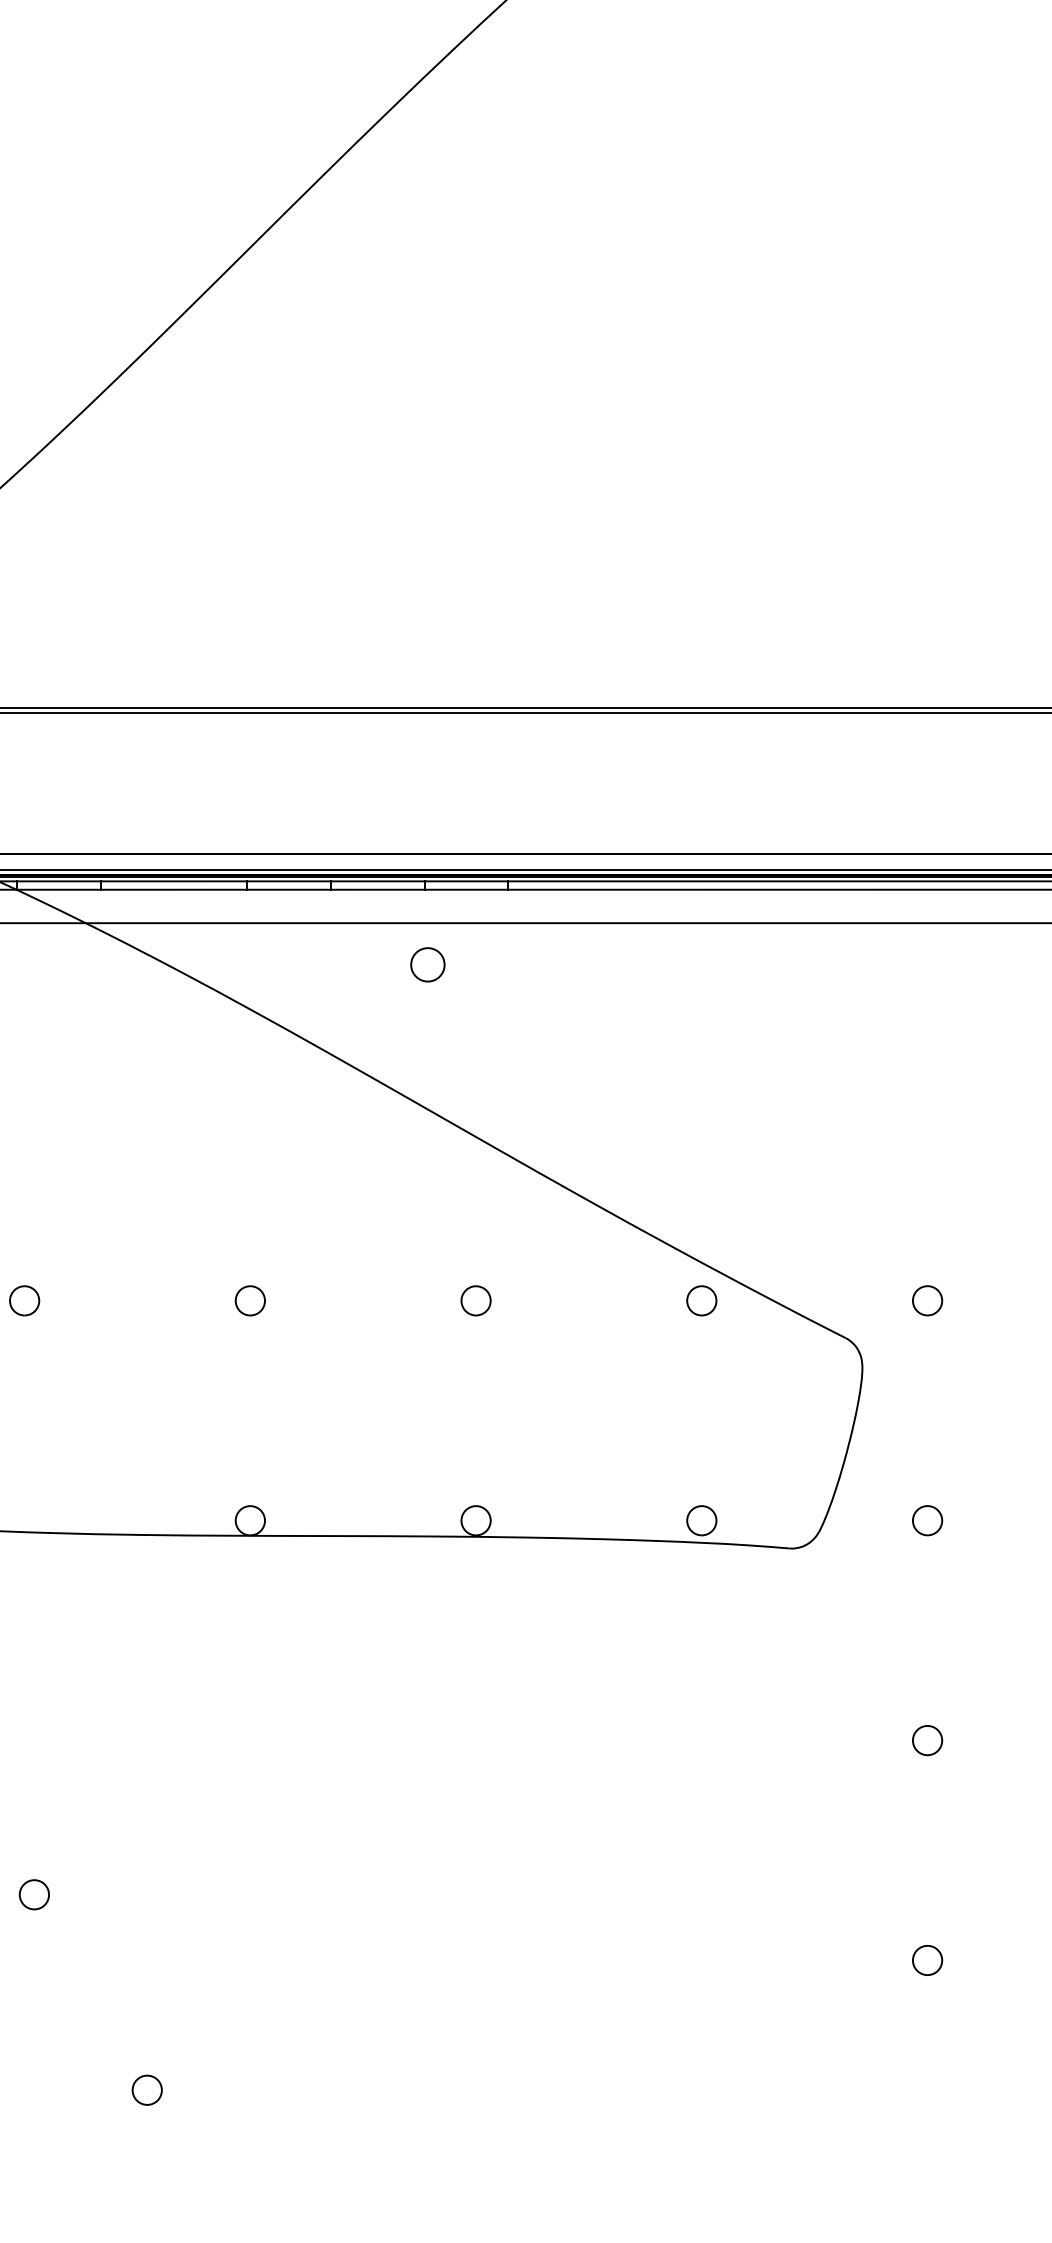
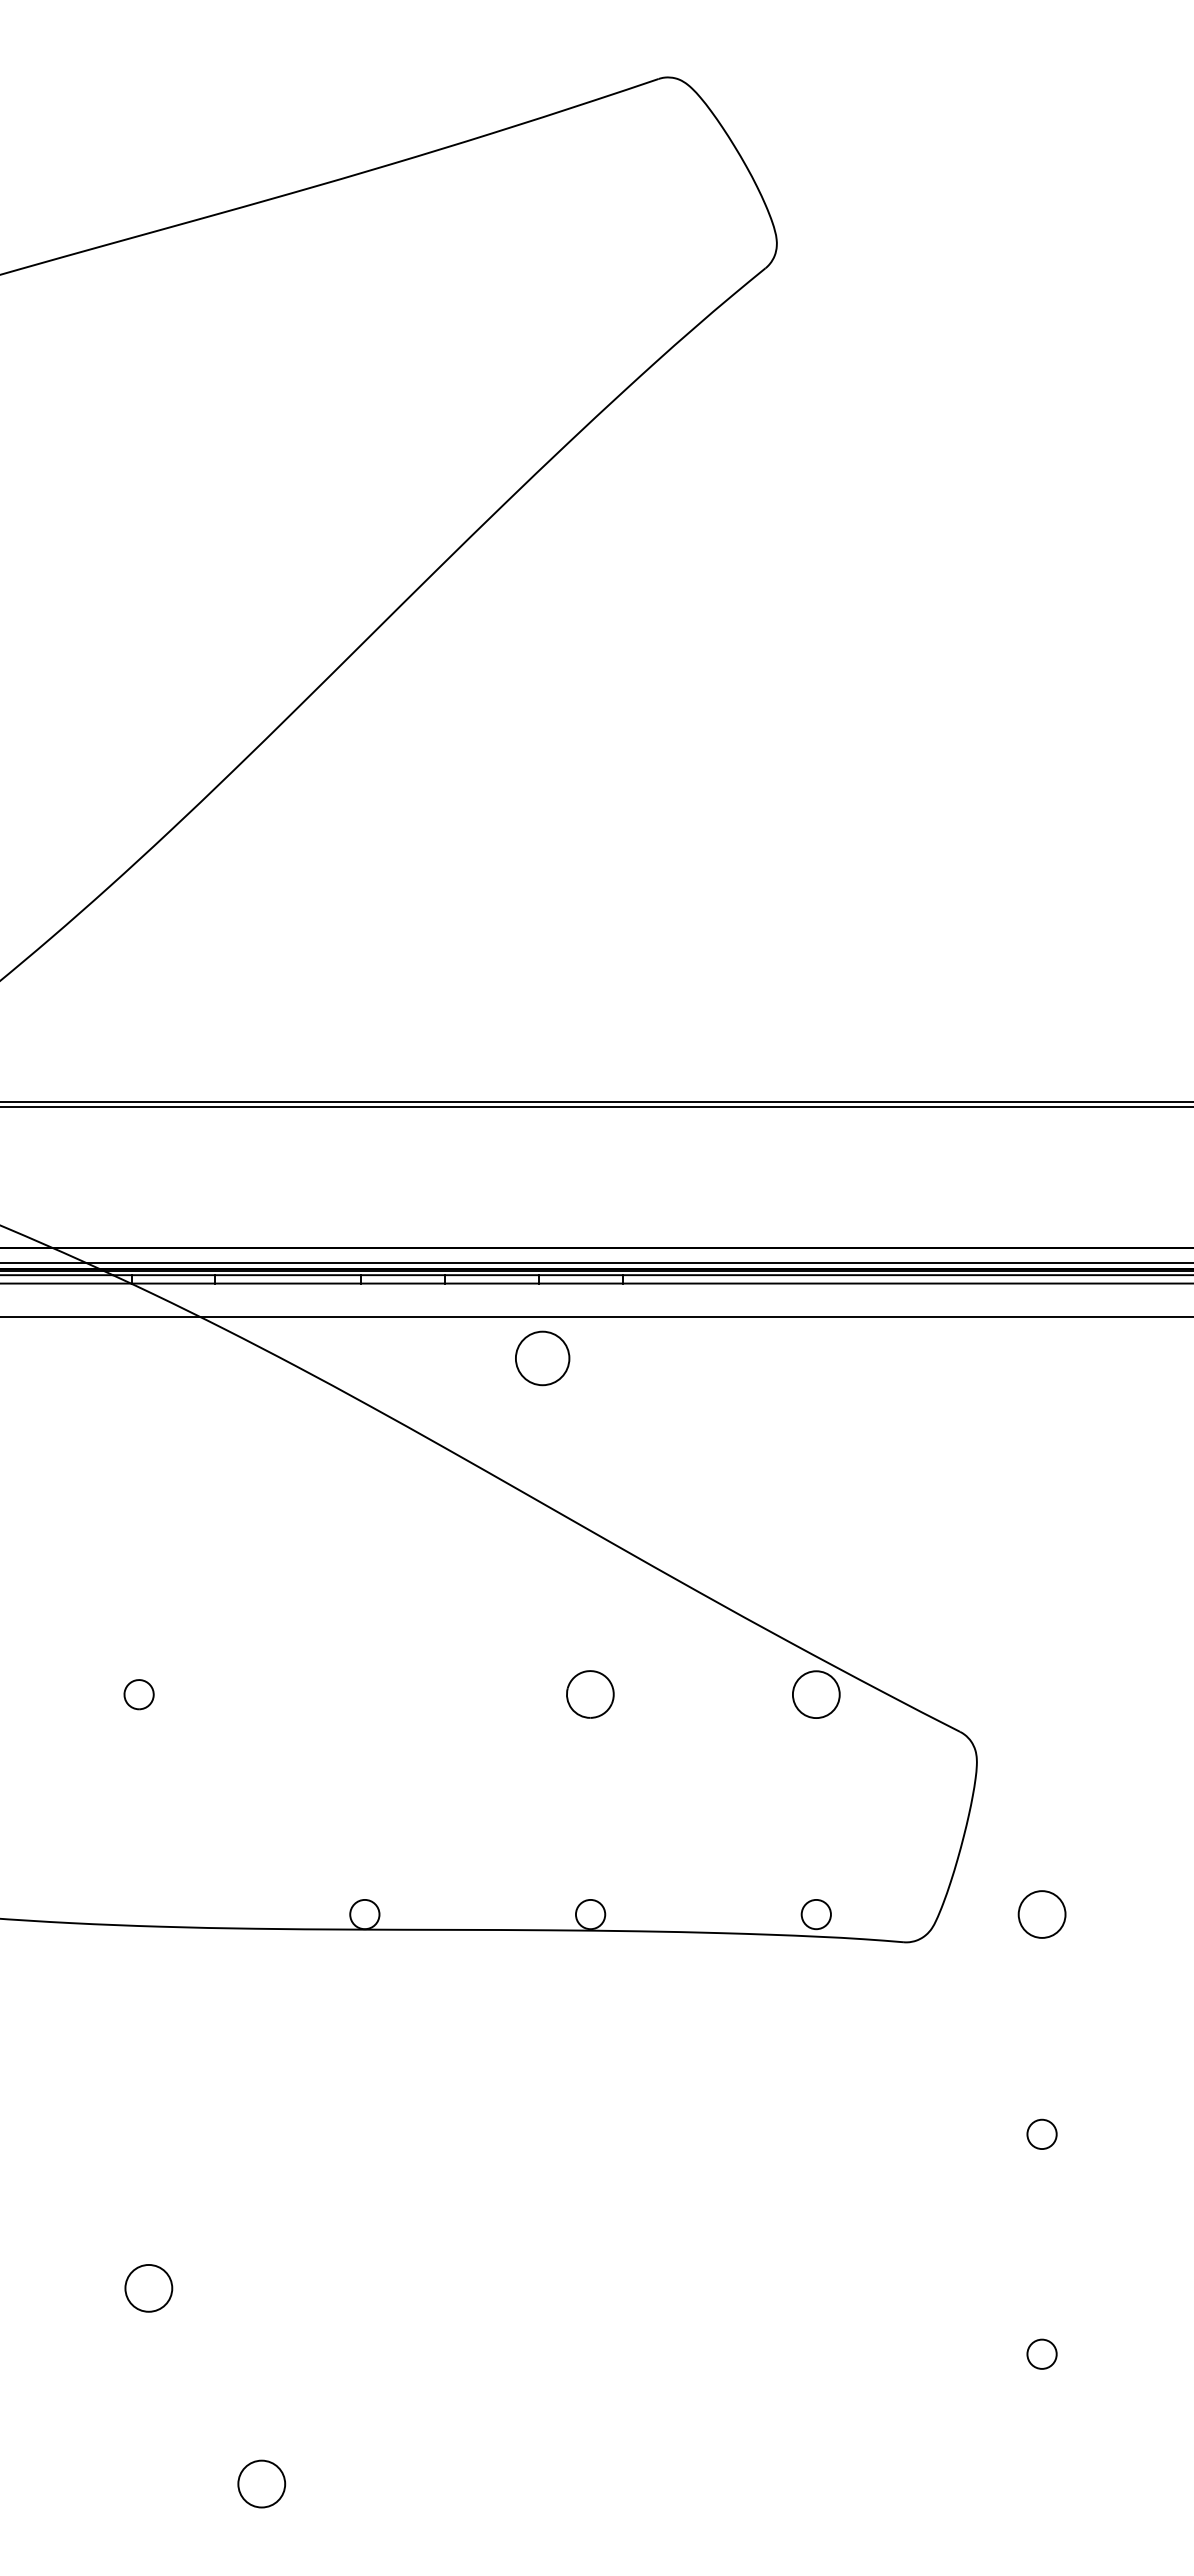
circle: (427, 964) -> (541, 1358), size x1.6
circle: (250, 1300) -> (364, 1694), removed
part: (476, 1300) -> (590, 1694), size x1.6
circle: (701, 1300) -> (815, 1694), size x1.6
circle: (927, 1300) -> (1041, 1694), removed
circle: (927, 1520) -> (1041, 1914), size x1.6
circle: (34, 1894) -> (148, 2288), size x1.6
circle: (147, 2089) -> (261, 2483), size x1.6

